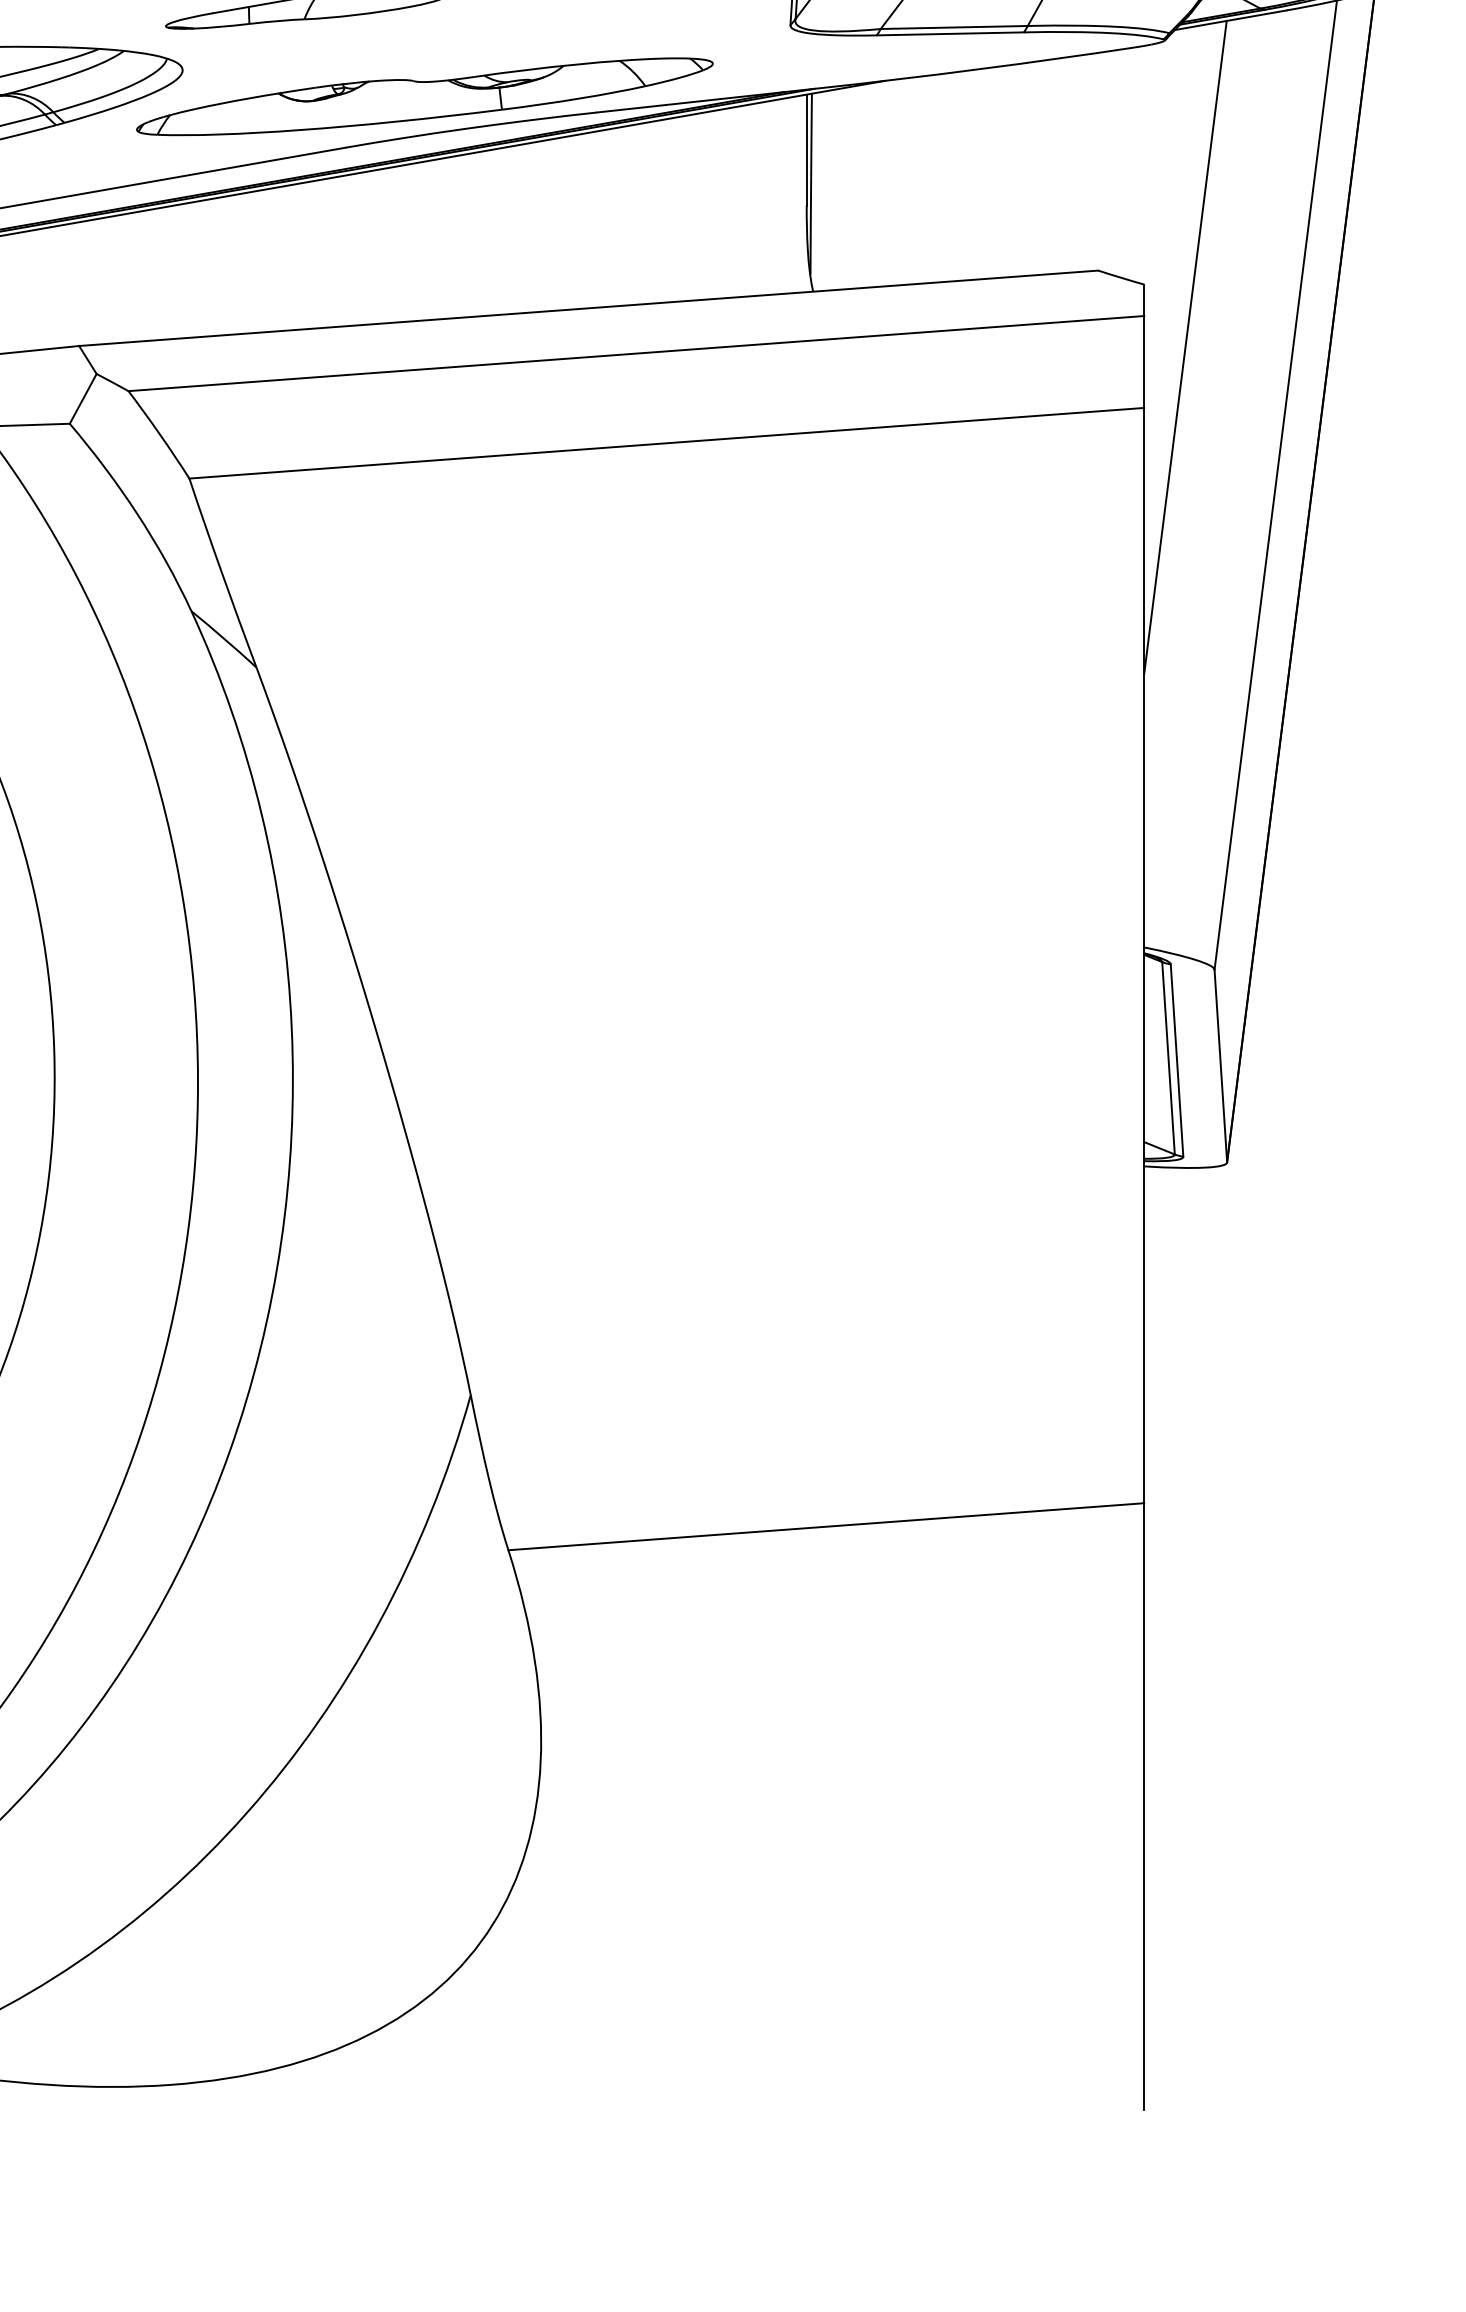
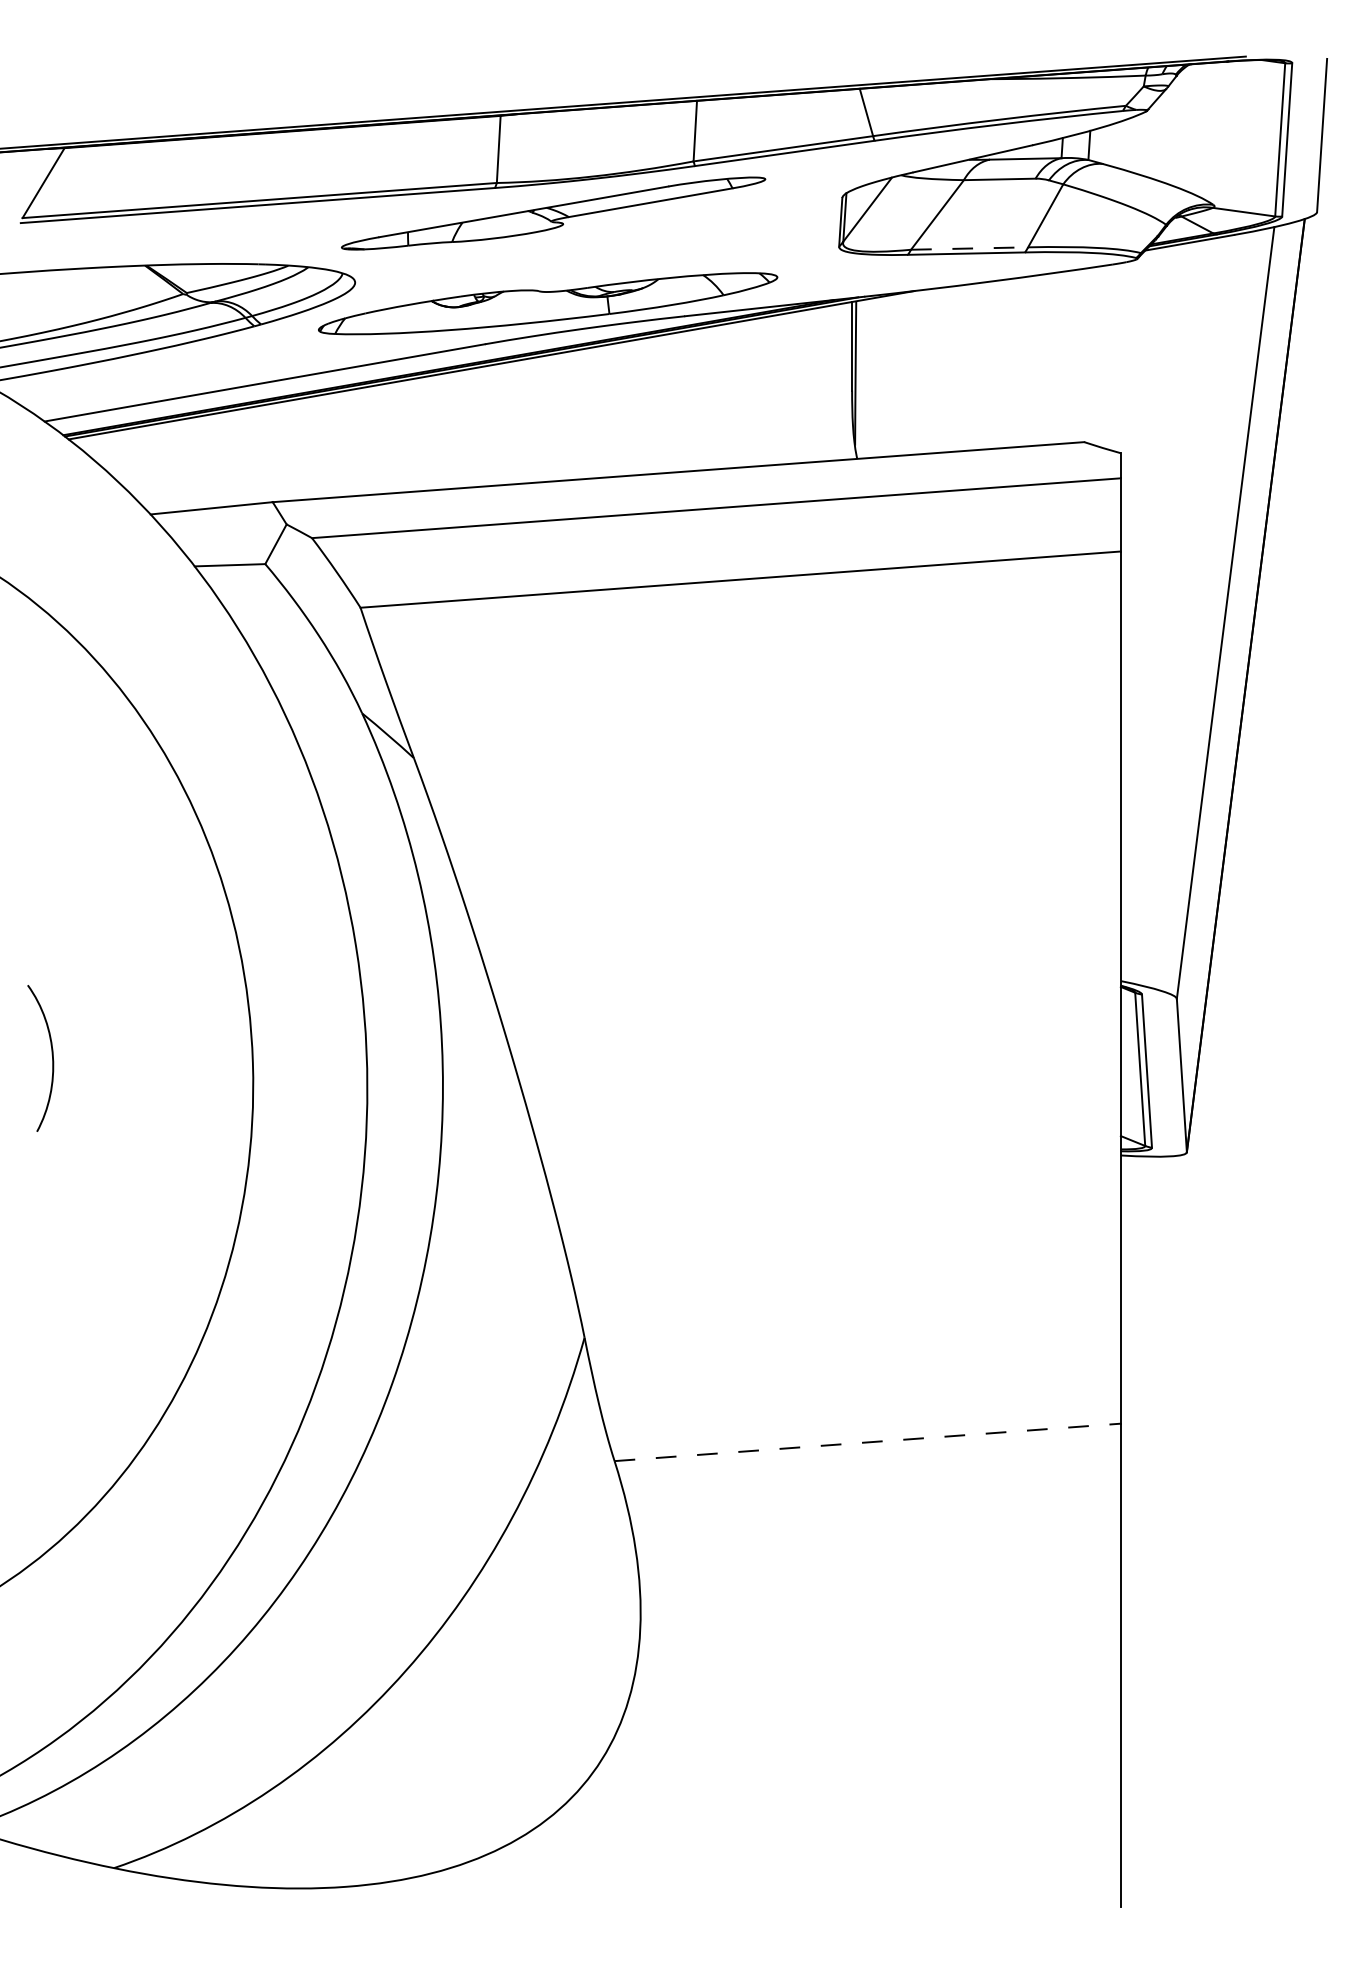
line: (954, 27) -> (969, 248), solid -> dashed
line: (1185, 347) -> (1153, 503), removed
line: (826, 1526) -> (867, 1442), solid -> dashed

